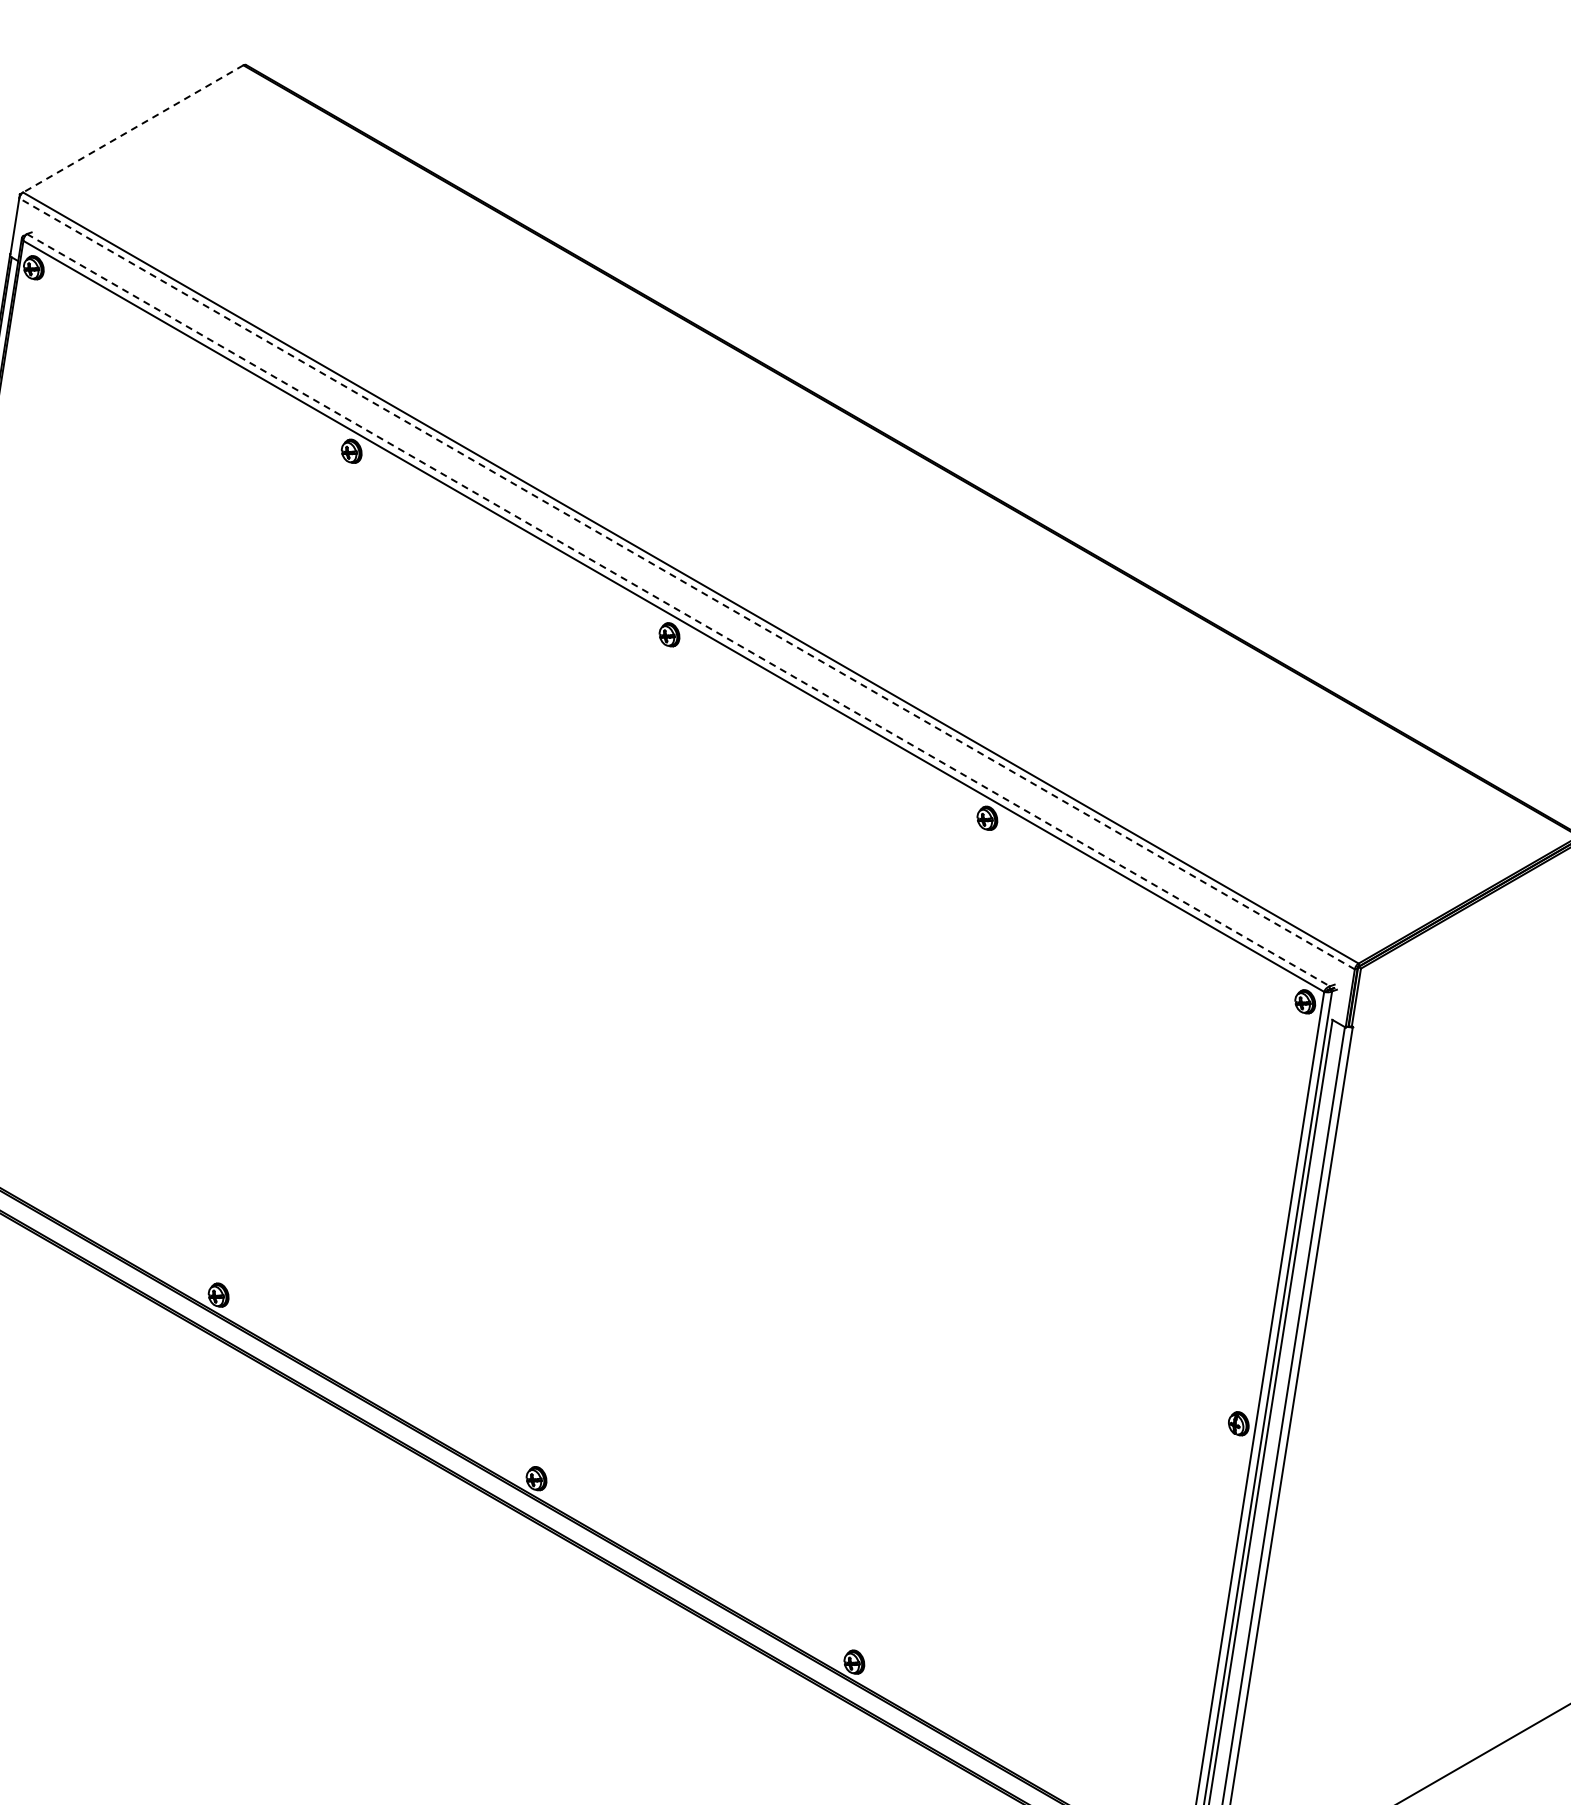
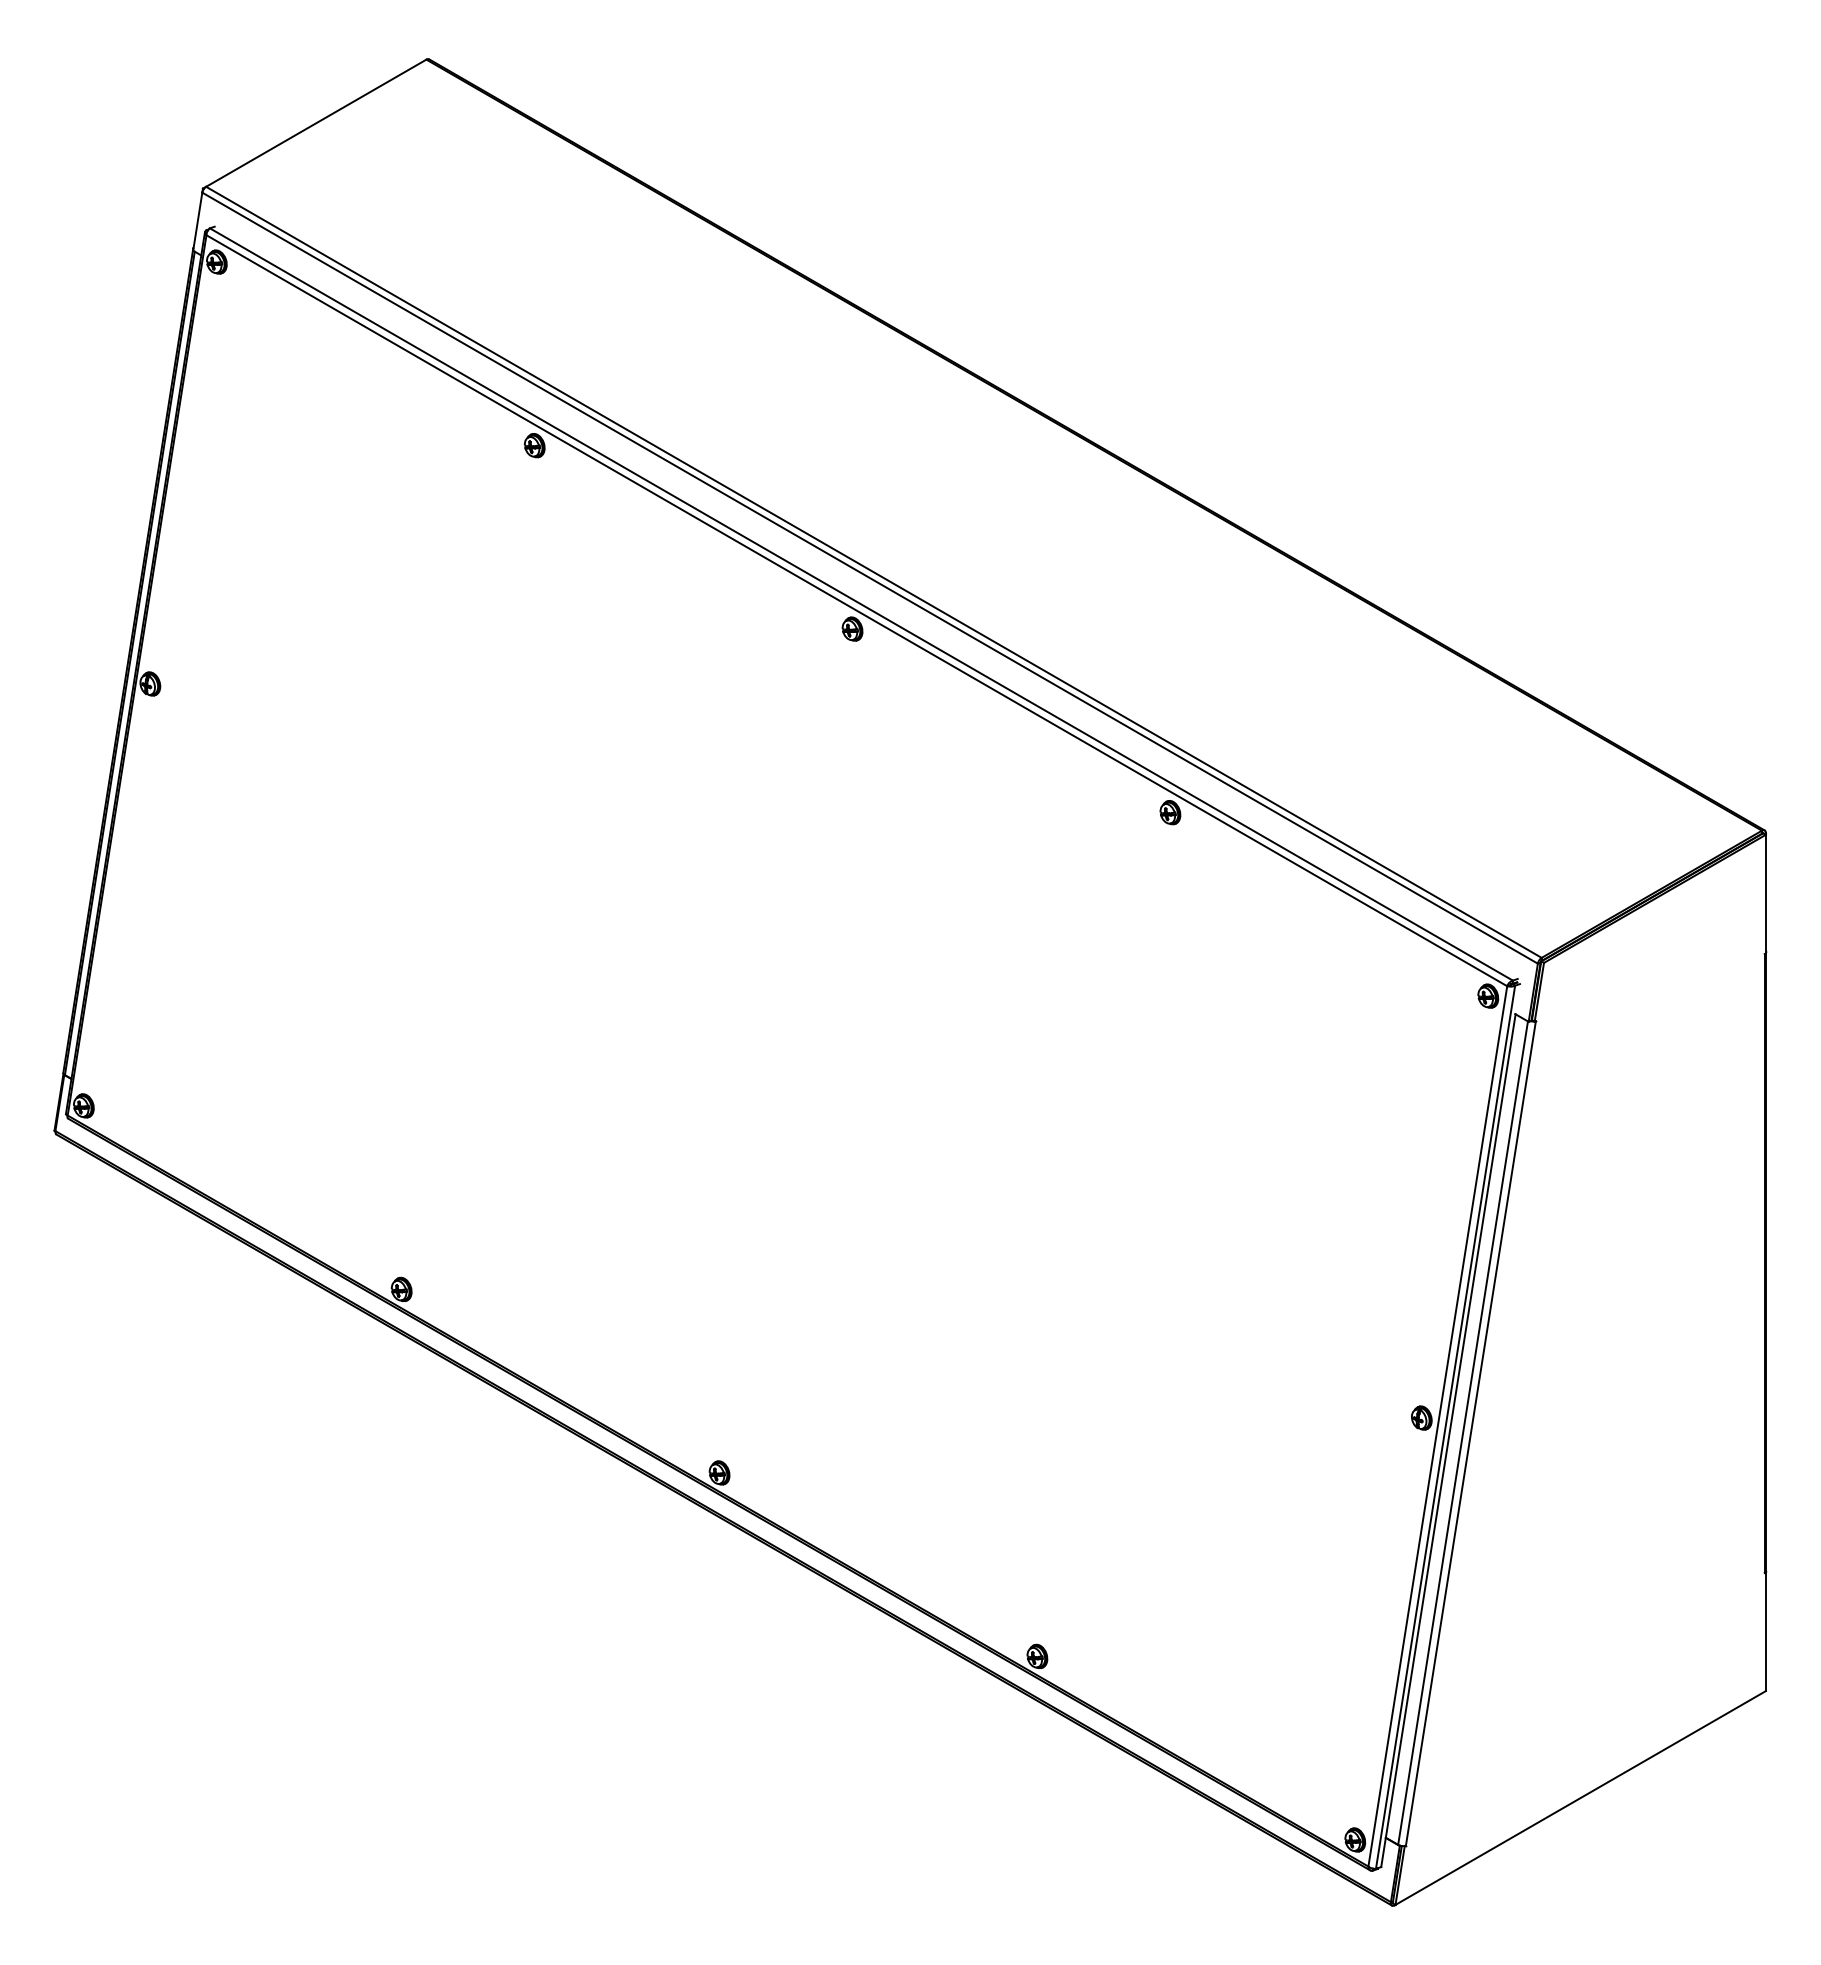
line: (132, 129) -> (315, 123), dashed -> solid
line: (686, 583) -> (869, 577), dashed -> solid
line: (678, 610) -> (861, 604), dashed -> solid

